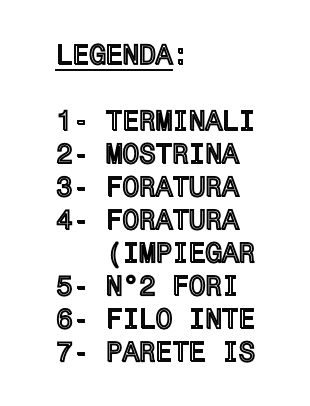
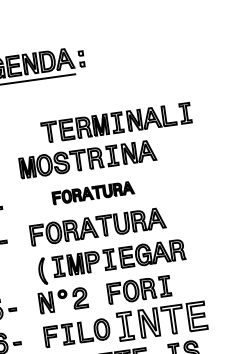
part: (179, 119) -> (116, 121), moved
part: (173, 186) -> (92, 193), size x0.6
part: (222, 318) -> (161, 321), size x1.4

